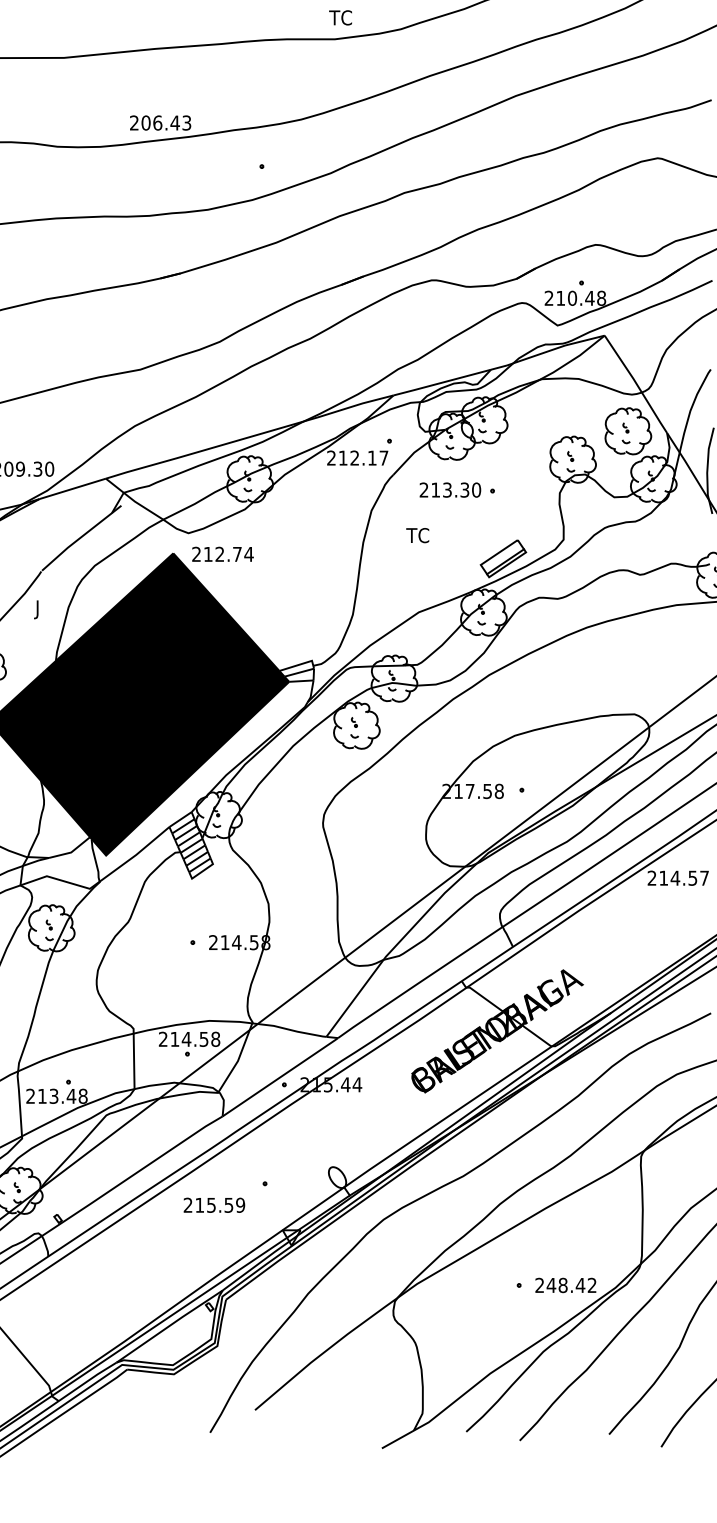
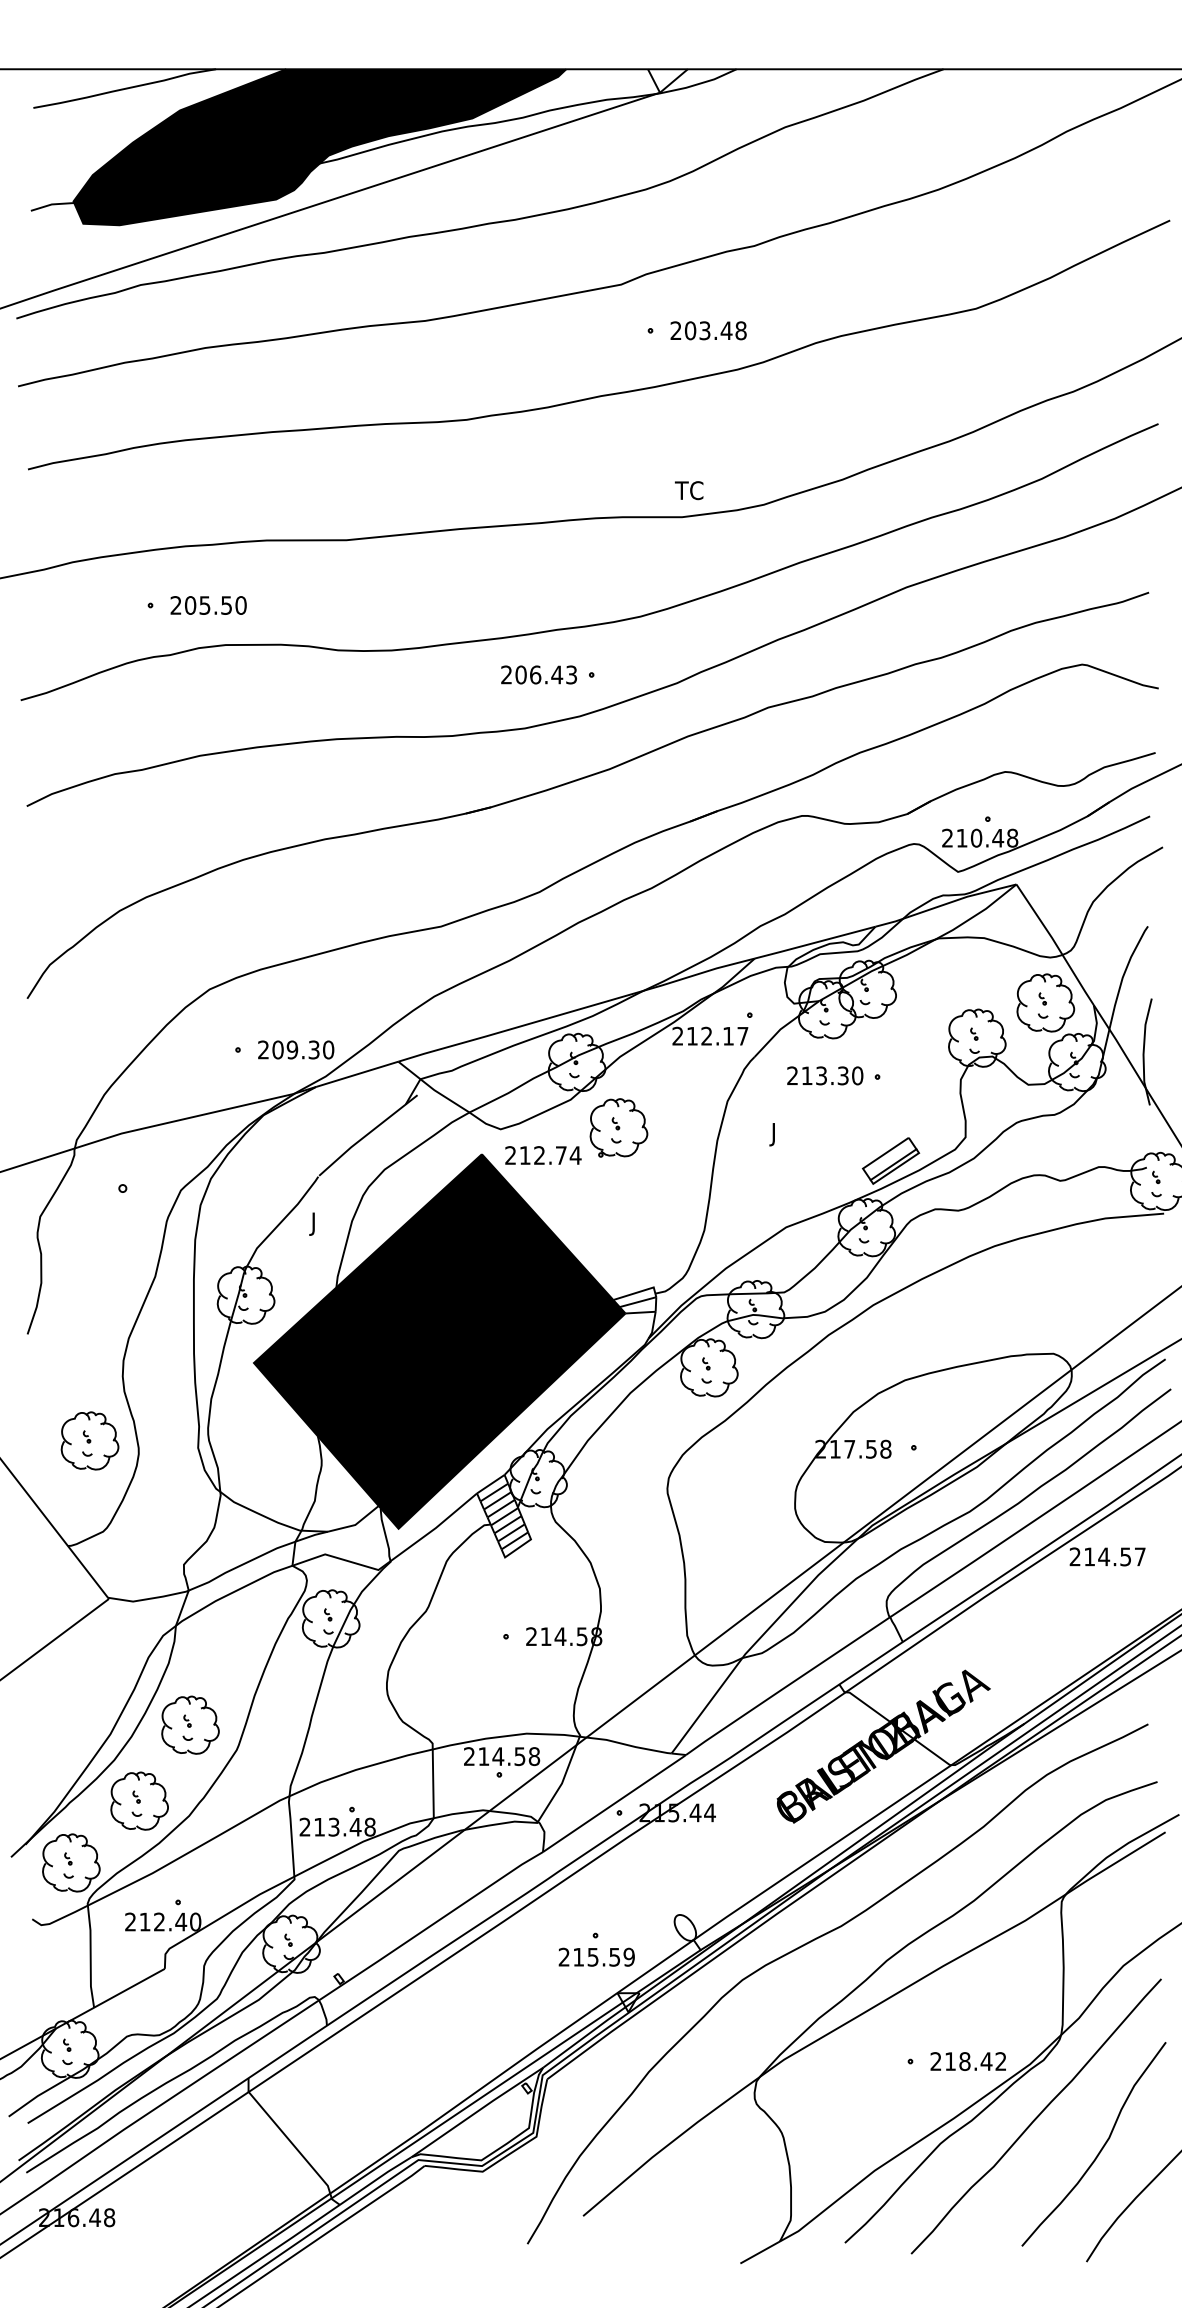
text: (160, 122) -> (538, 674), moved
part: (283, 531) -> (618, 1127), added
text: (416, 537) -> (783, 1134), TC -> J
text: (214, 1204) -> (596, 1956), moved
text: (551, 1285) -> (950, 2061), 248.42 -> 218.42

